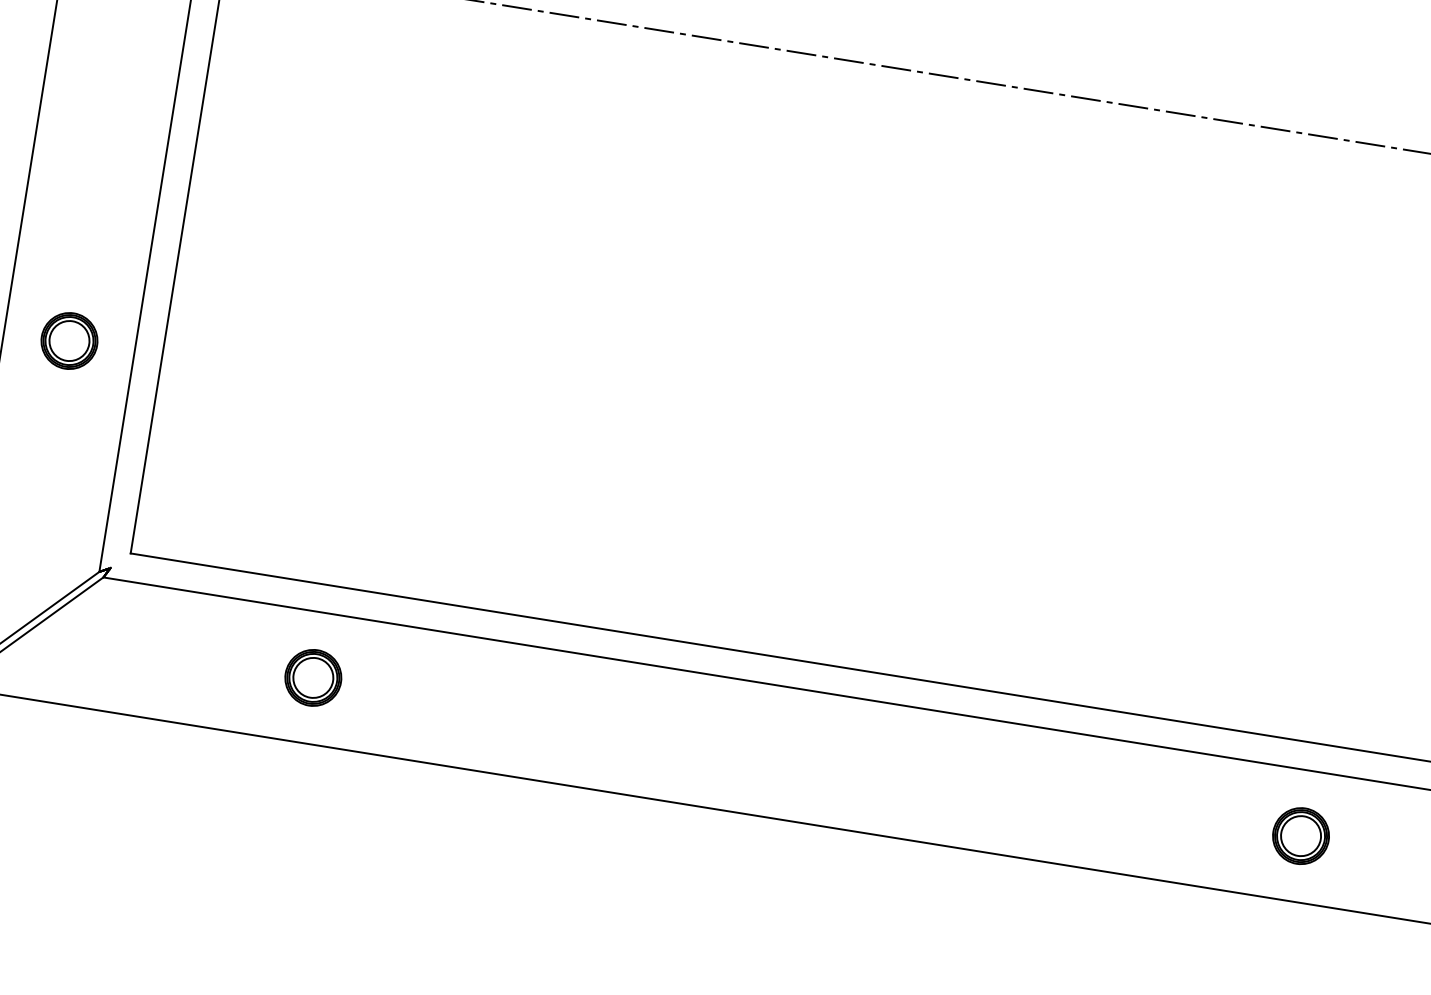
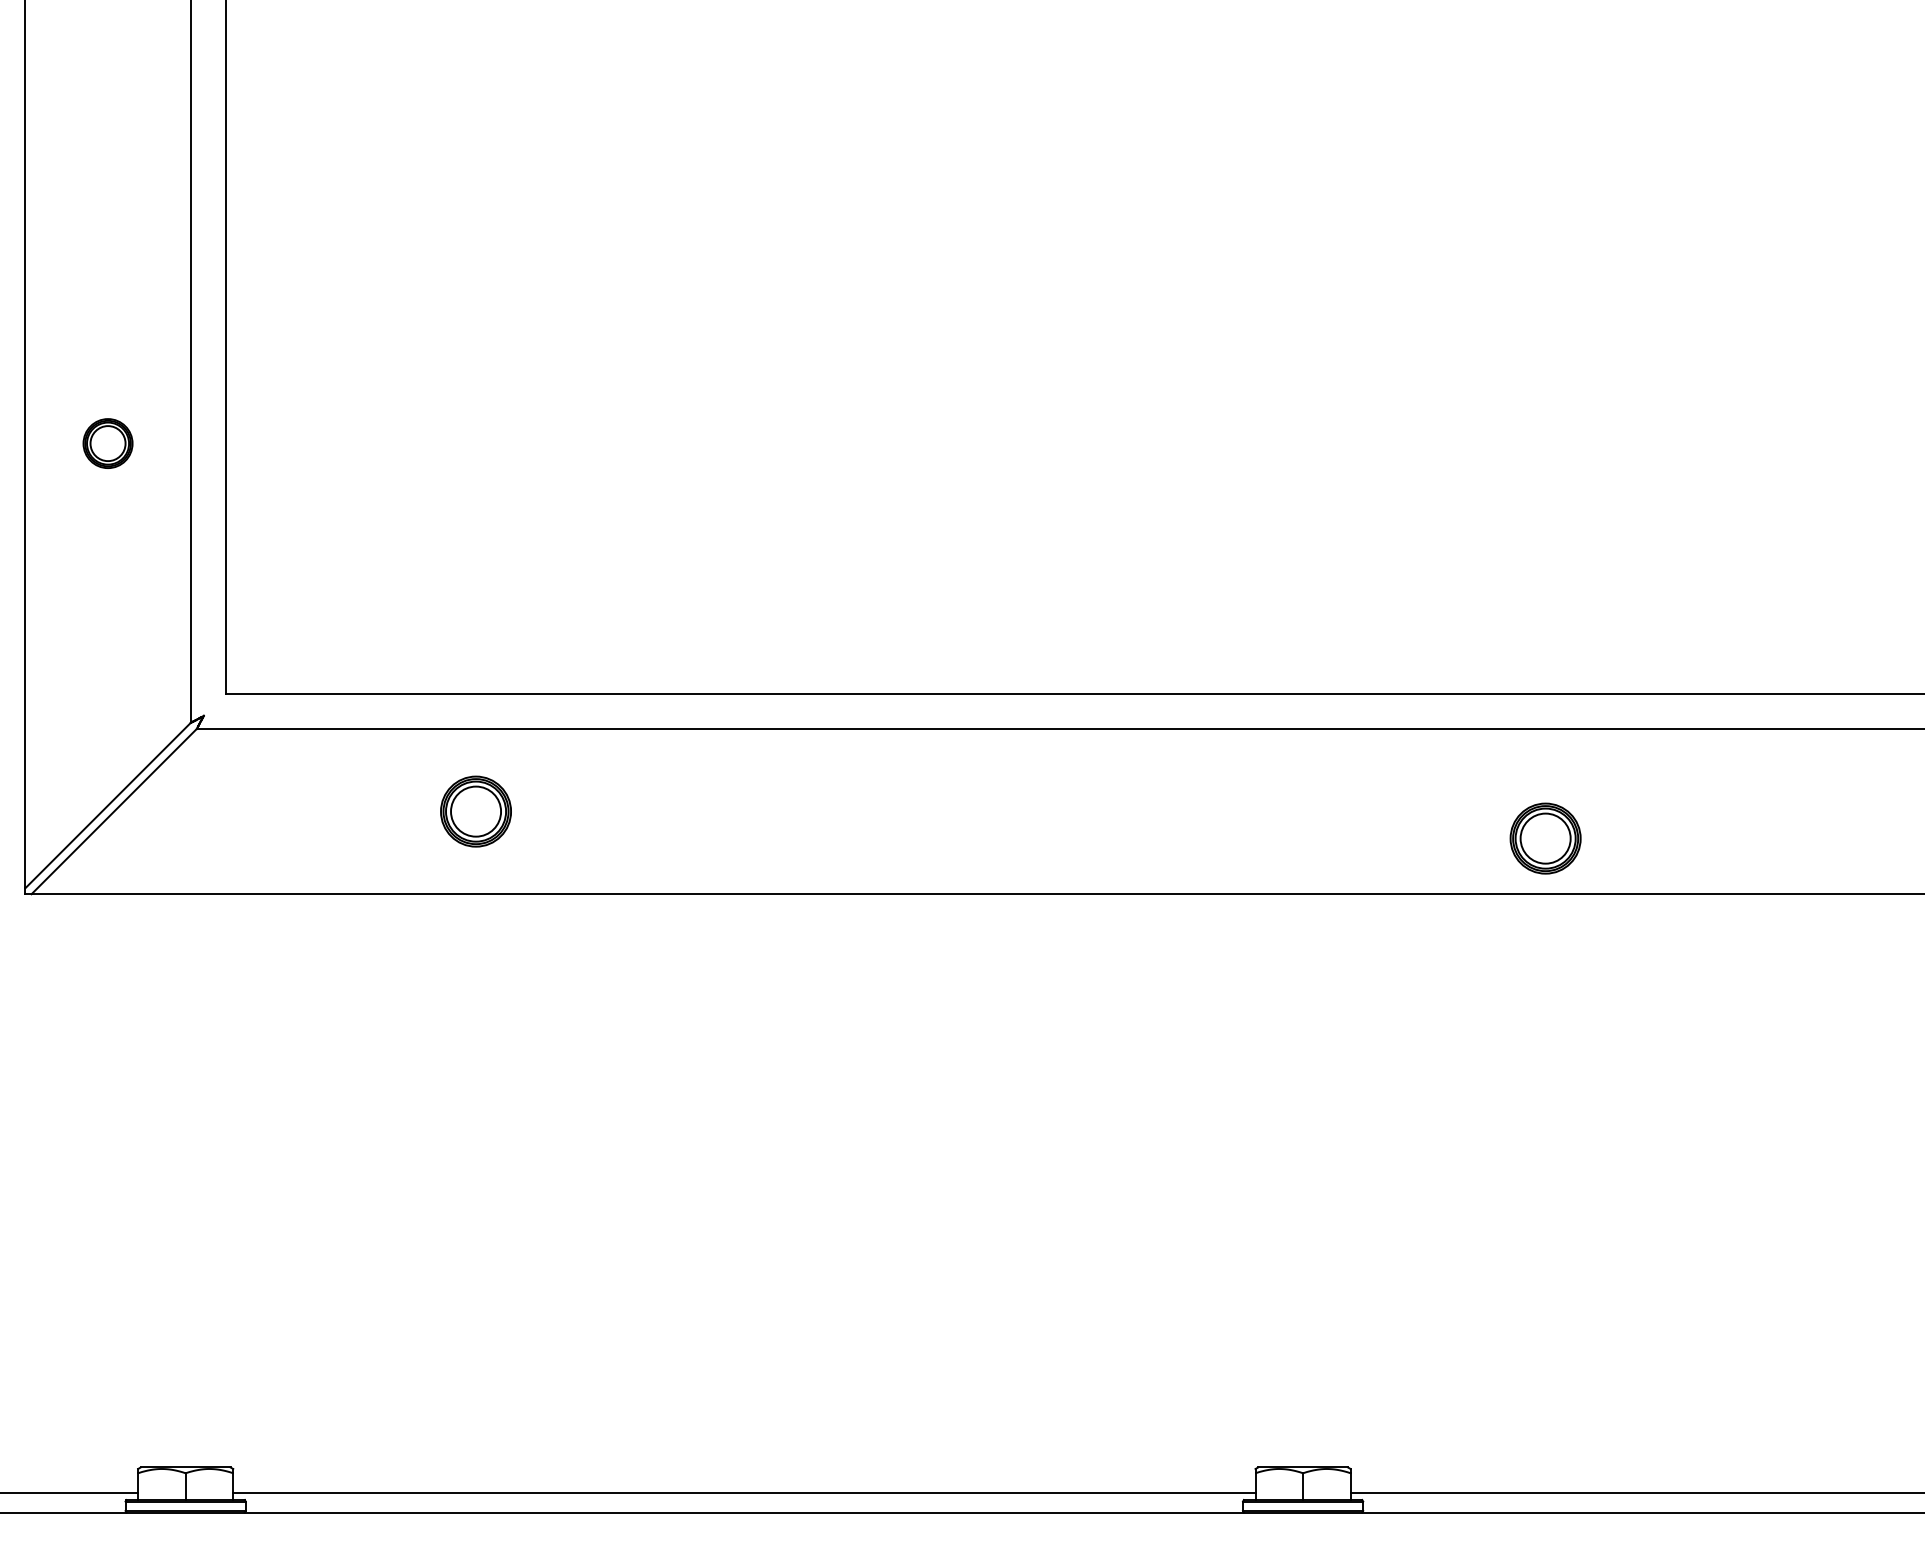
part: (69, 340) -> (107, 443), size x0.7
part: (1300, 836) -> (1545, 838), moved

